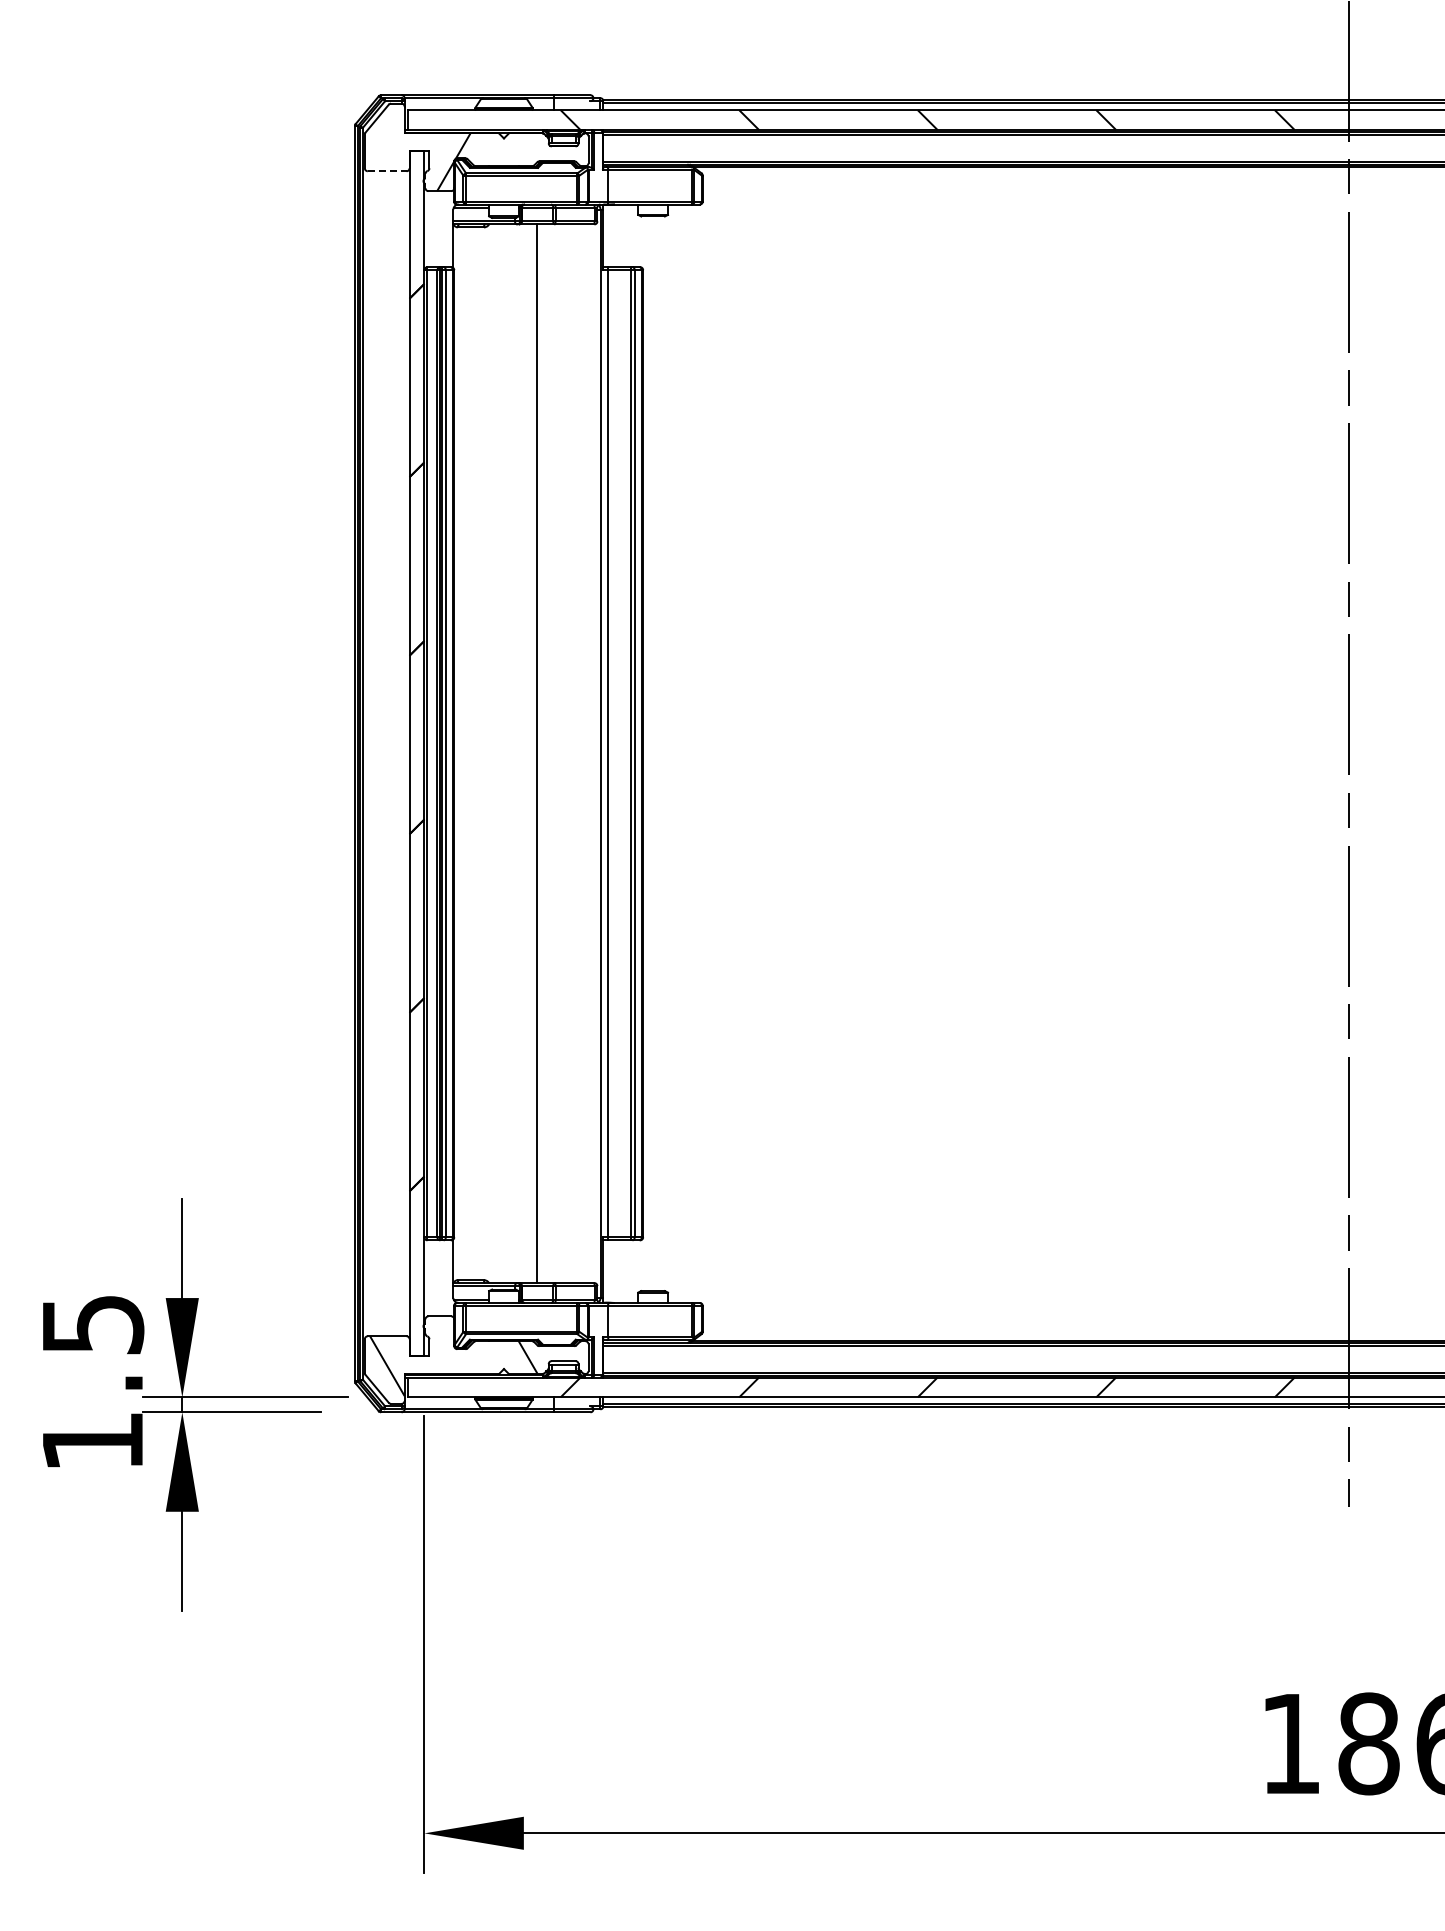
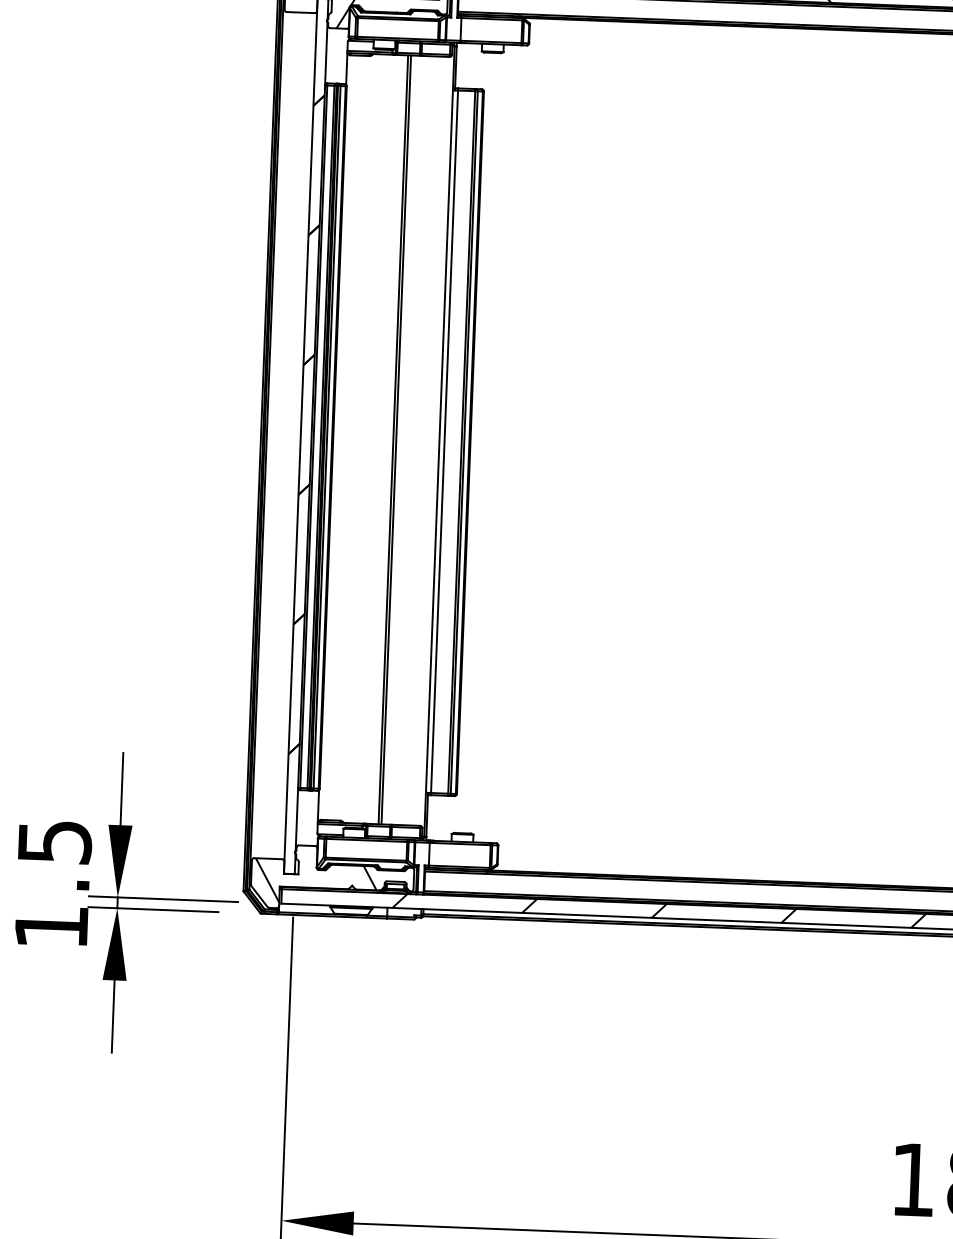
line: (387, 171) -> (300, 12), dashed -> solid
line: (541, 753) -> (396, 439), added

